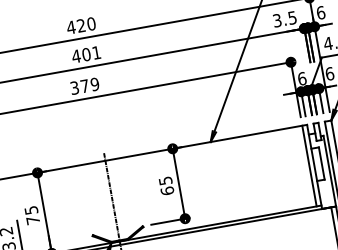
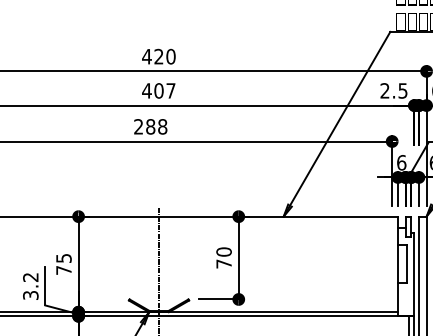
text: (276, 20) -> (384, 90), 3.5 -> 2.5
text: (96, 52) -> (170, 90), 401 -> 407
text: (84, 85) -> (150, 126), 379 -> 288
line: (309, 166) -> (392, 264), removed
text: (166, 185) -> (223, 257), 65 -> 70

